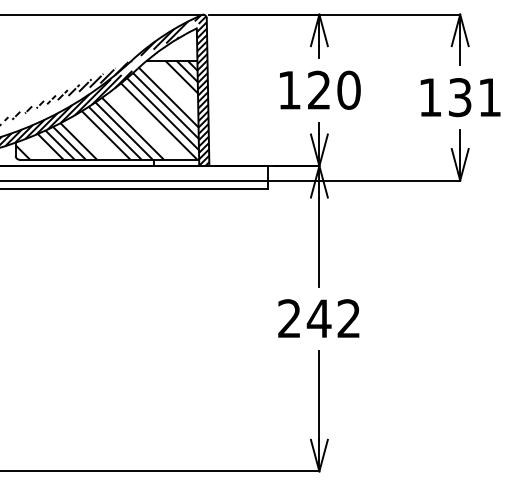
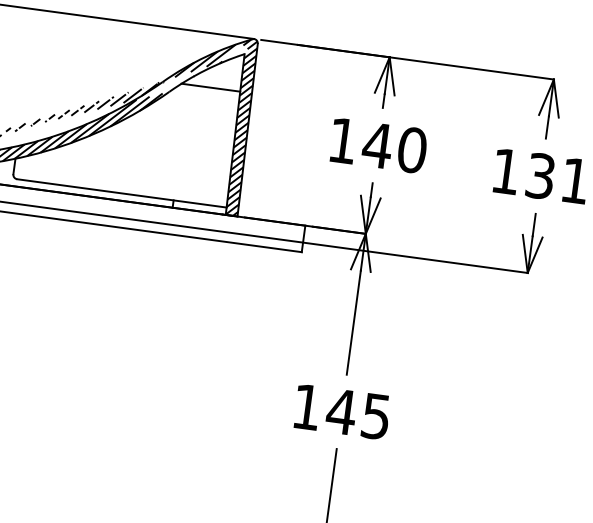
text: (318, 89) -> (376, 144), 120 -> 140
hatch: (106, 109) -> (126, 134), removed
text: (318, 318) -> (340, 411), 242 -> 145

